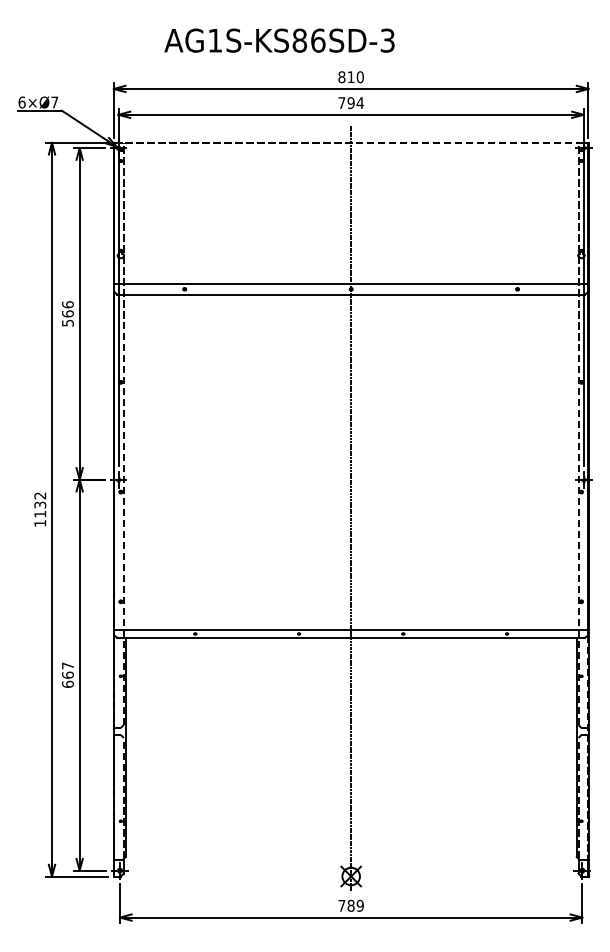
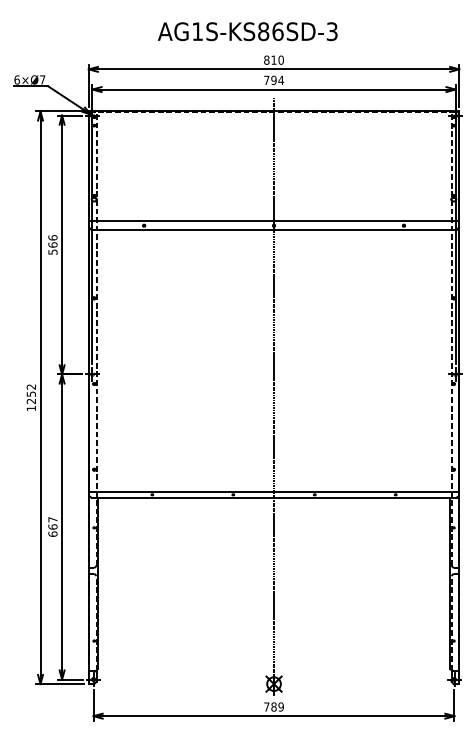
text: (279, 40) -> (247, 31), moved
line: (351, 142) -> (274, 111), dashed -> solid
text: (40, 509) -> (31, 397), 1132 -> 1252

